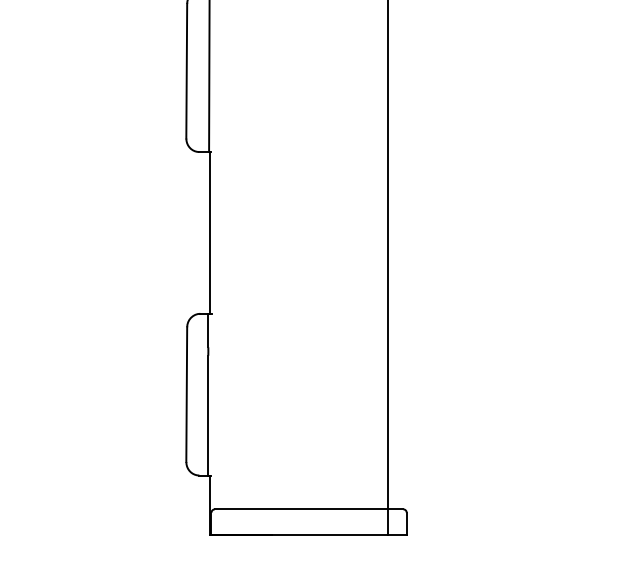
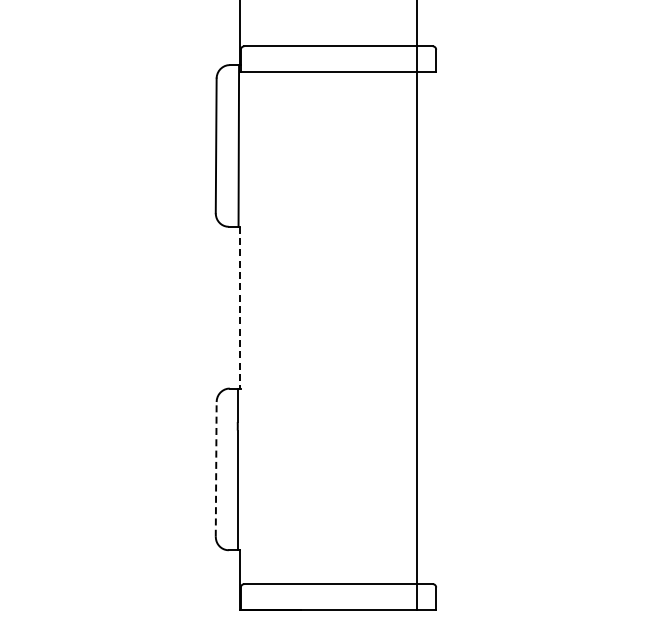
line: (210, 232) -> (239, 307), solid -> dashed
line: (187, 393) -> (216, 468), solid -> dashed

